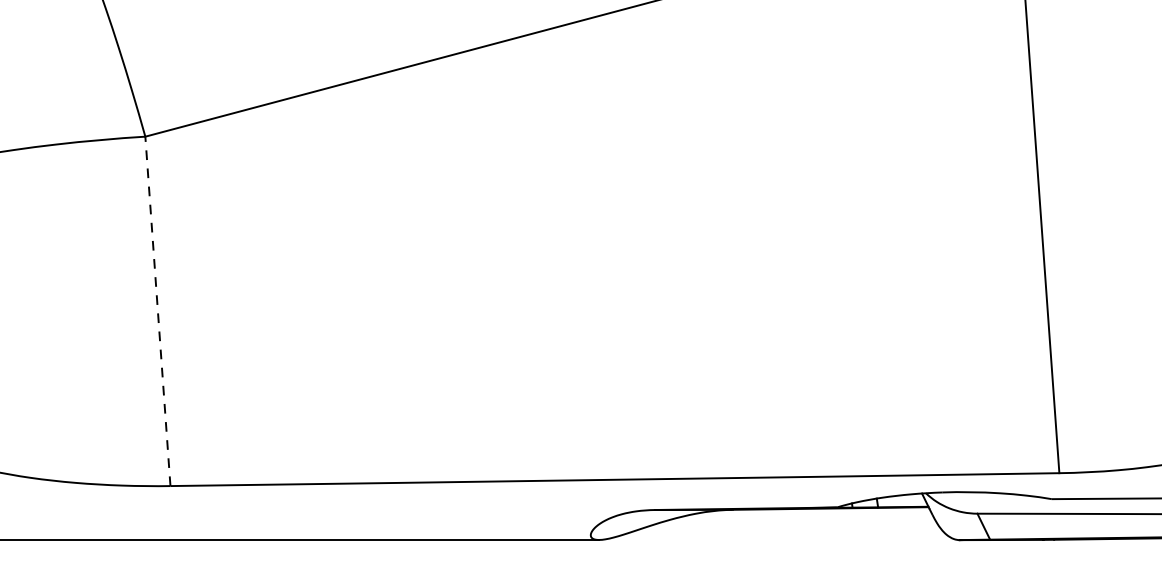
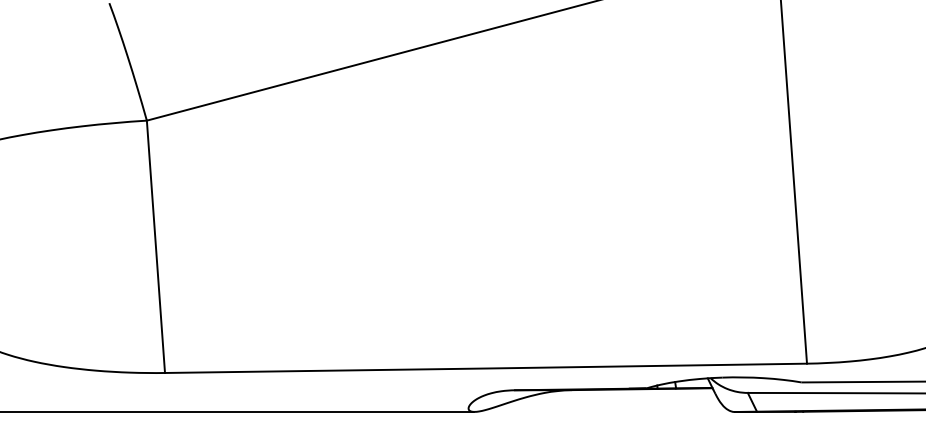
line: (157, 310) -> (155, 246), dashed -> solid

